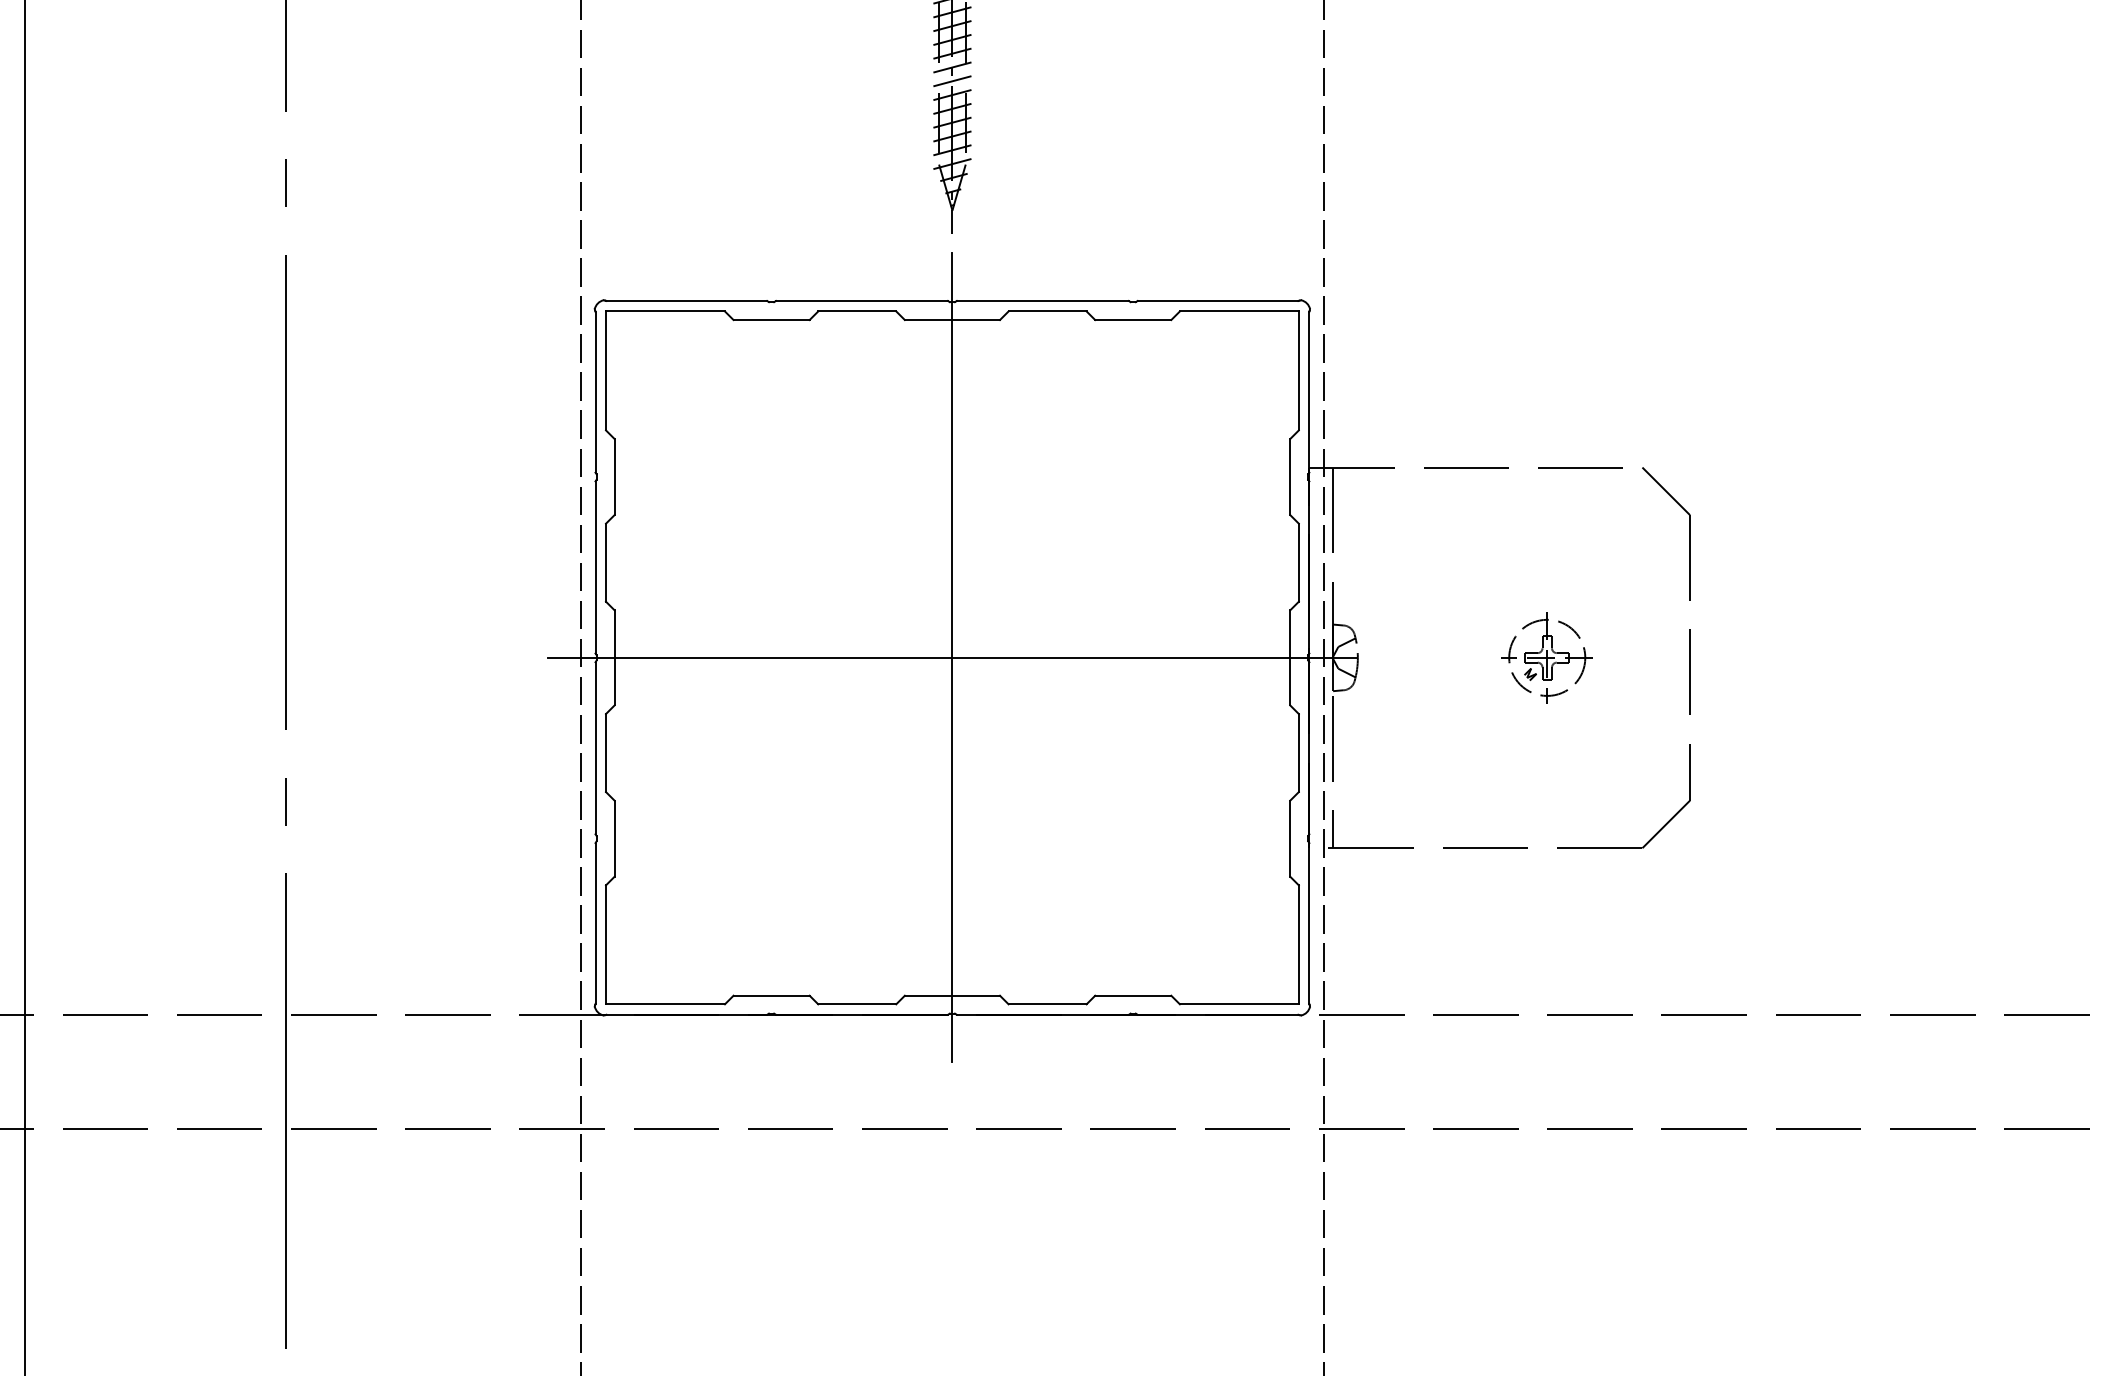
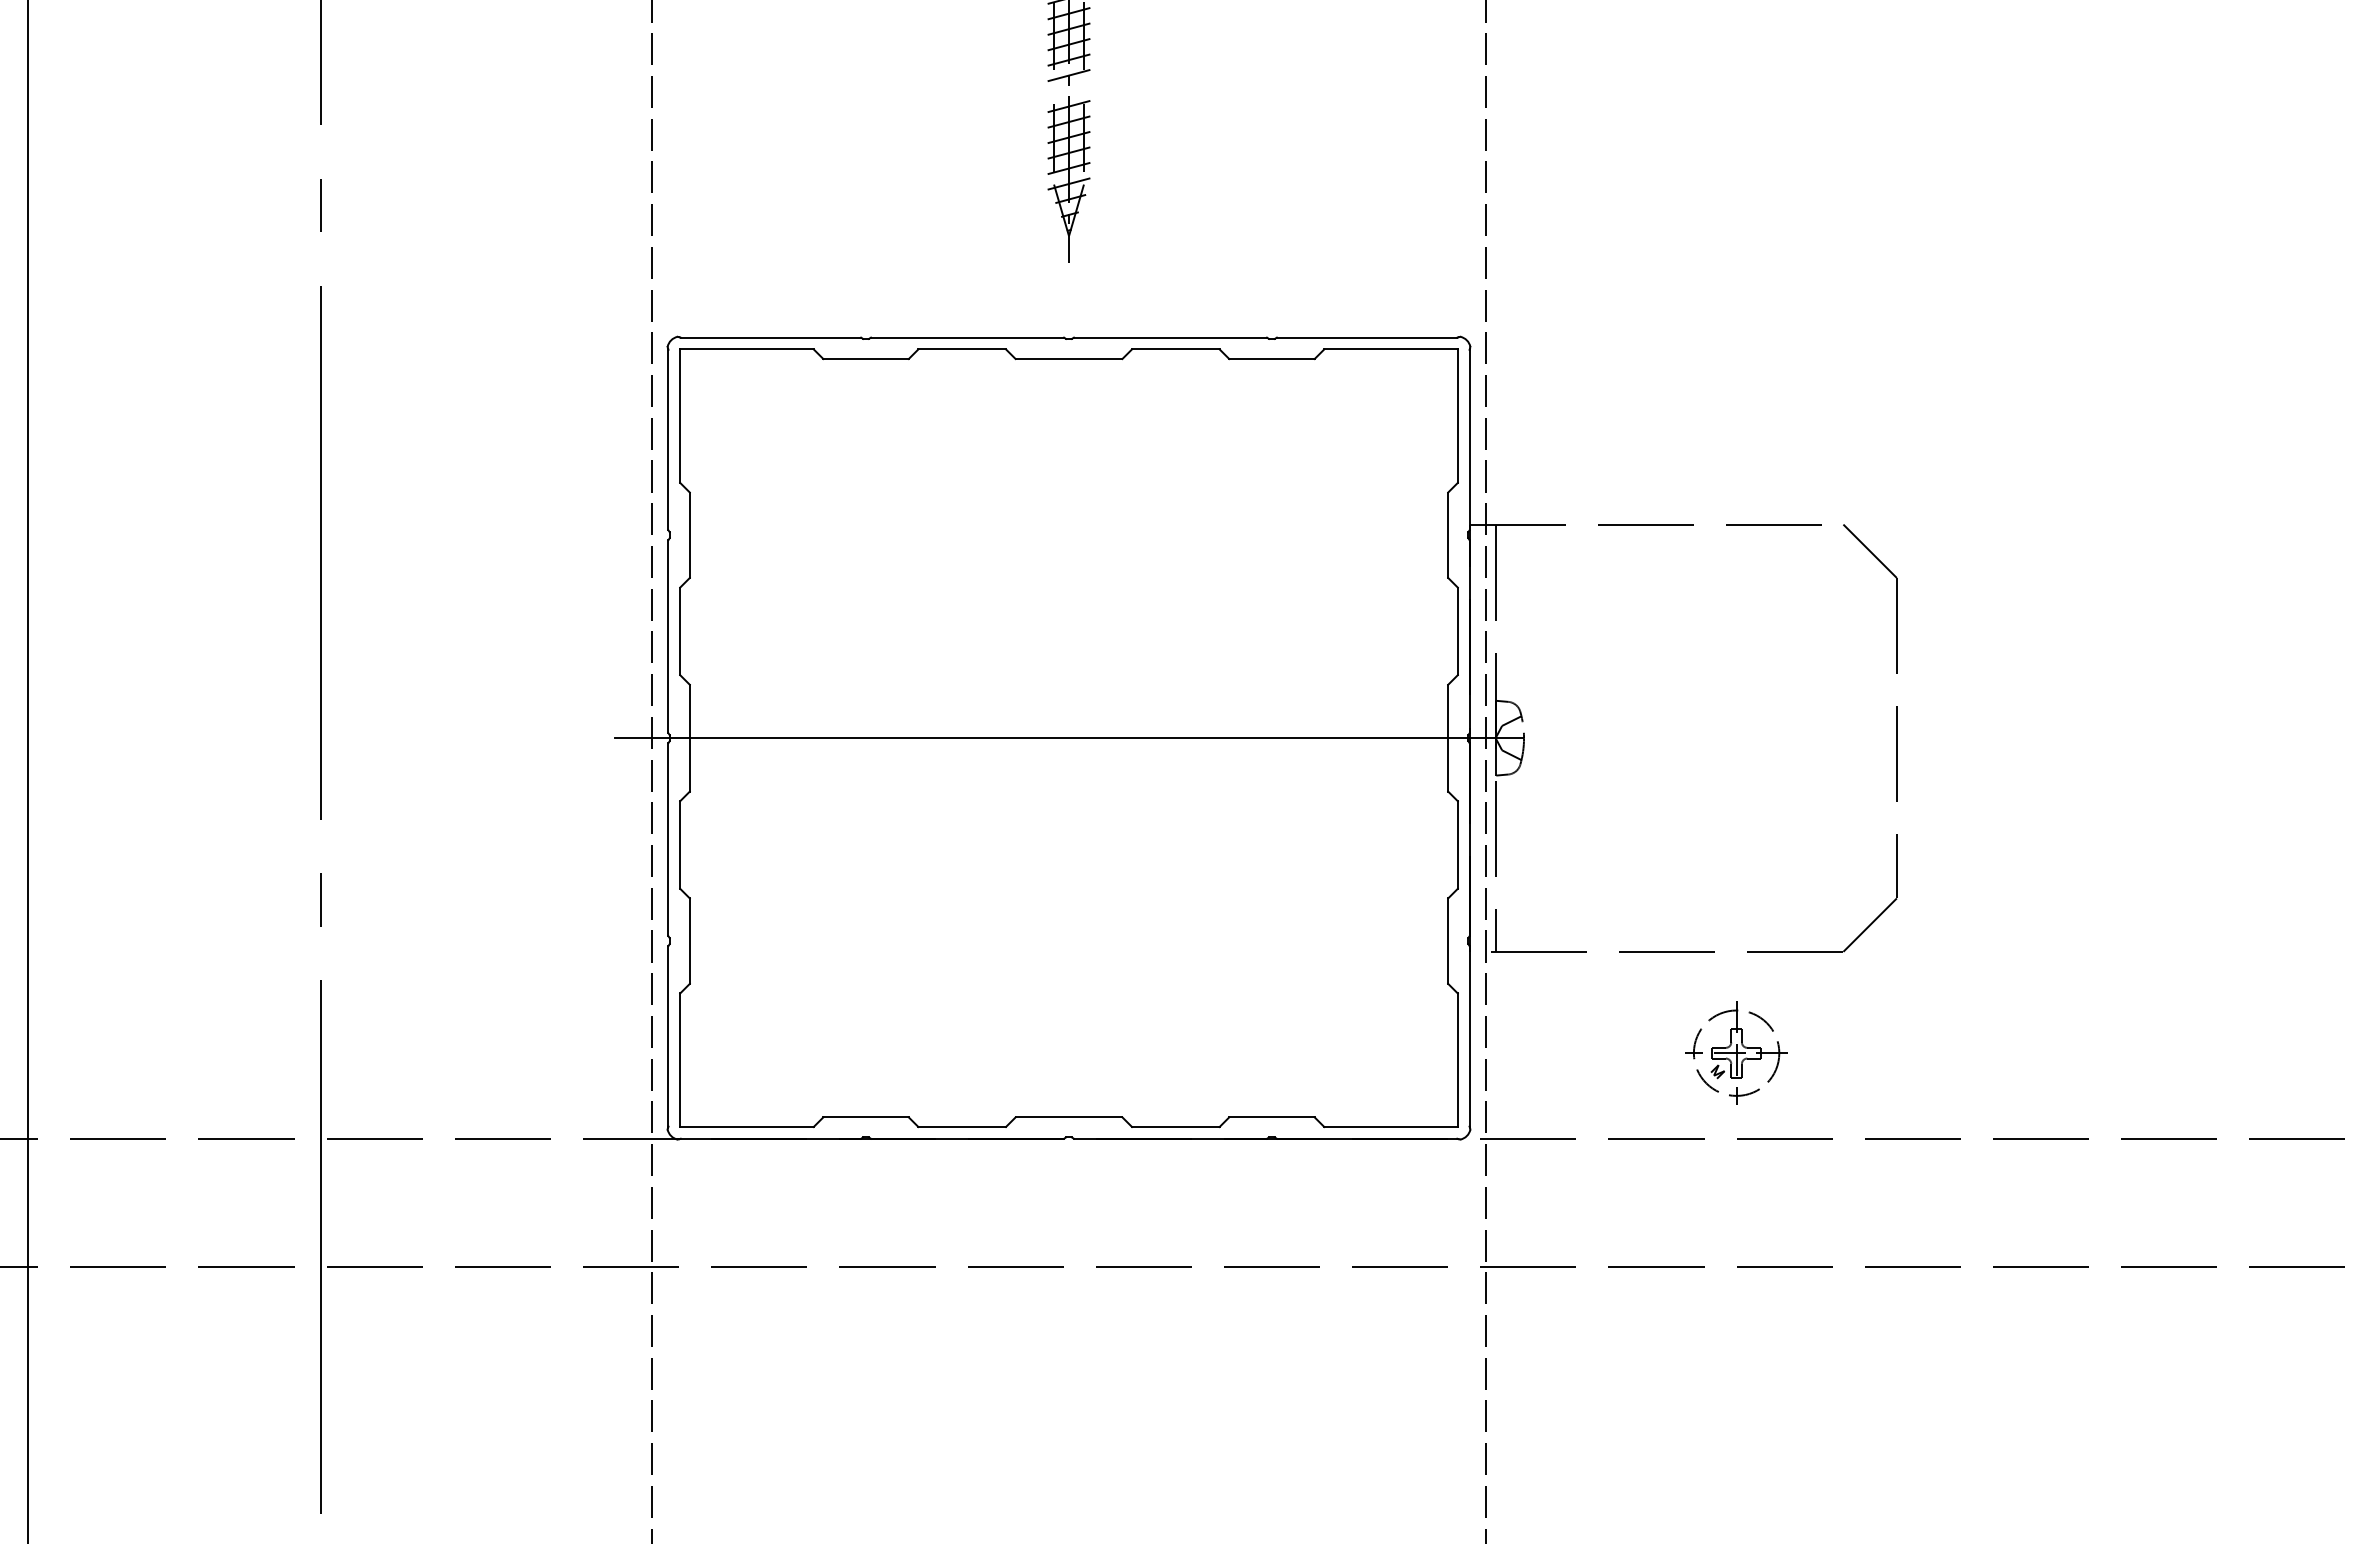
line: (951, 80) -> (1068, 90), removed
part: (1547, 657) -> (1736, 1052), moved
line: (952, 658) -> (1069, 738), removed

